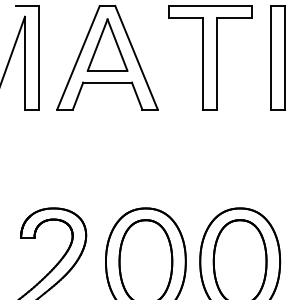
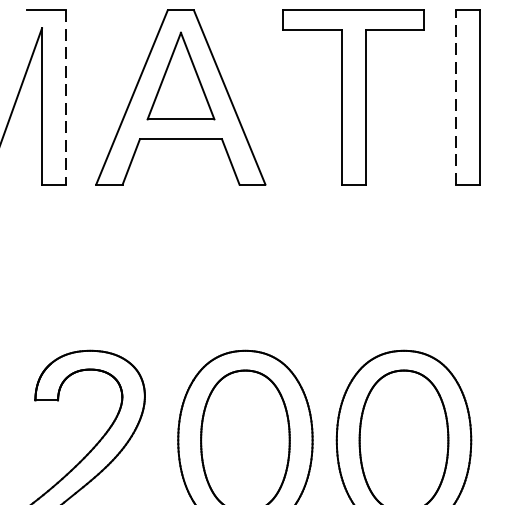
line: (39, 57) -> (66, 96), solid -> dashed
line: (271, 57) -> (456, 96), solid -> dashed

